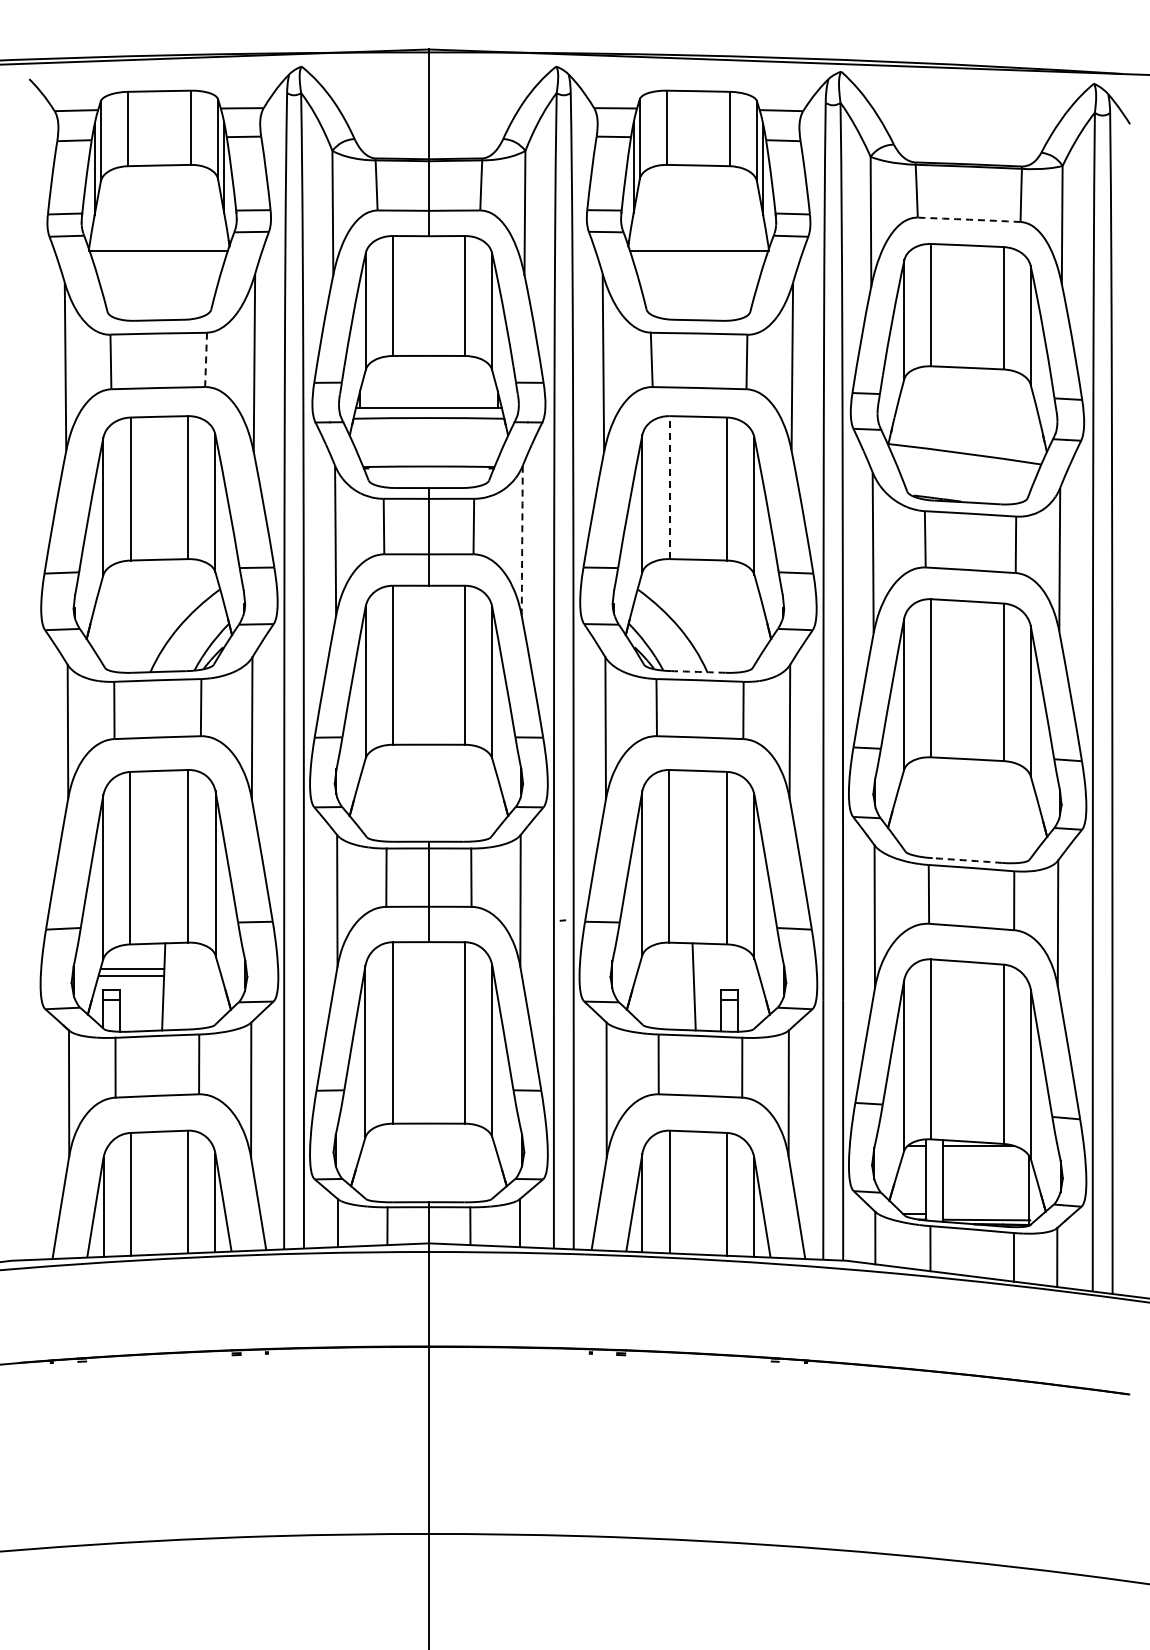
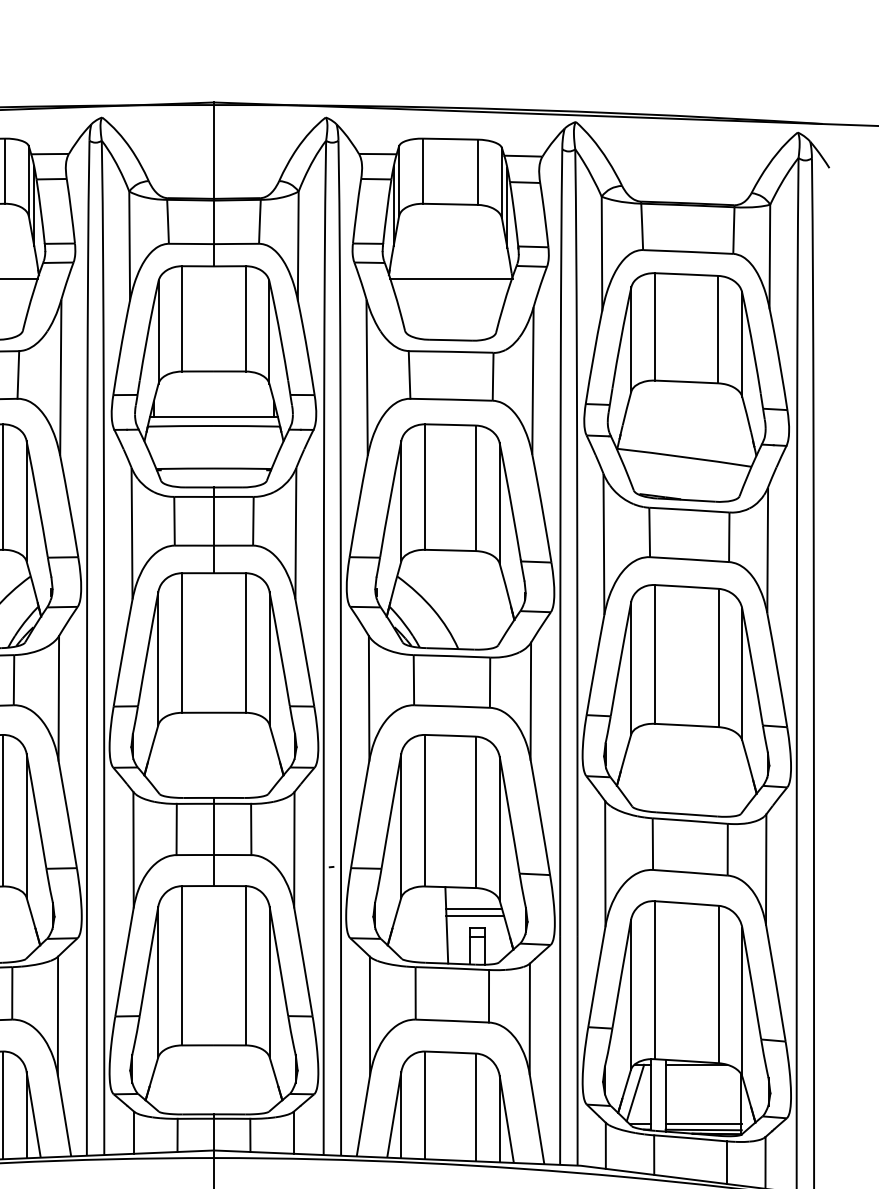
arc: (969, 219) -> (688, 251), dashed -> solid
line: (206, 360) -> (18, 375), dashed -> solid
line: (669, 487) -> (425, 486), dashed -> solid
arc: (522, 540) -> (296, 533), dashed -> solid
arc: (698, 671) -> (450, 648), dashed -> solid
arc: (967, 860) -> (686, 814), dashed -> solid
line: (725, 968) -> (474, 909), added
line: (726, 975) -> (475, 915), added
line: (909, 1177) -> (635, 1092), added
line: (986, 1213) -> (703, 1124), added

